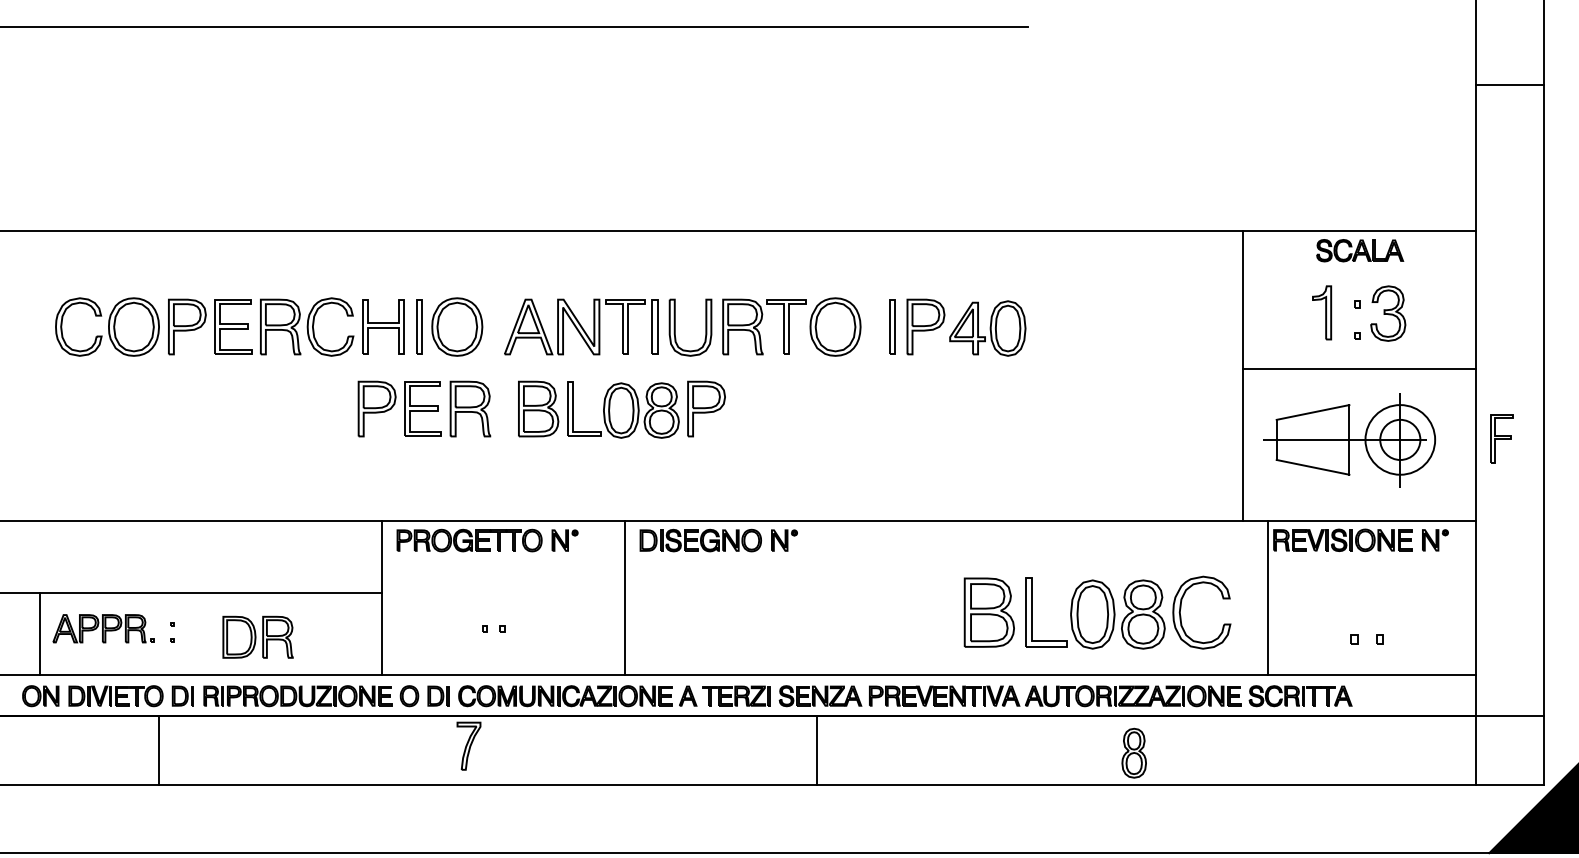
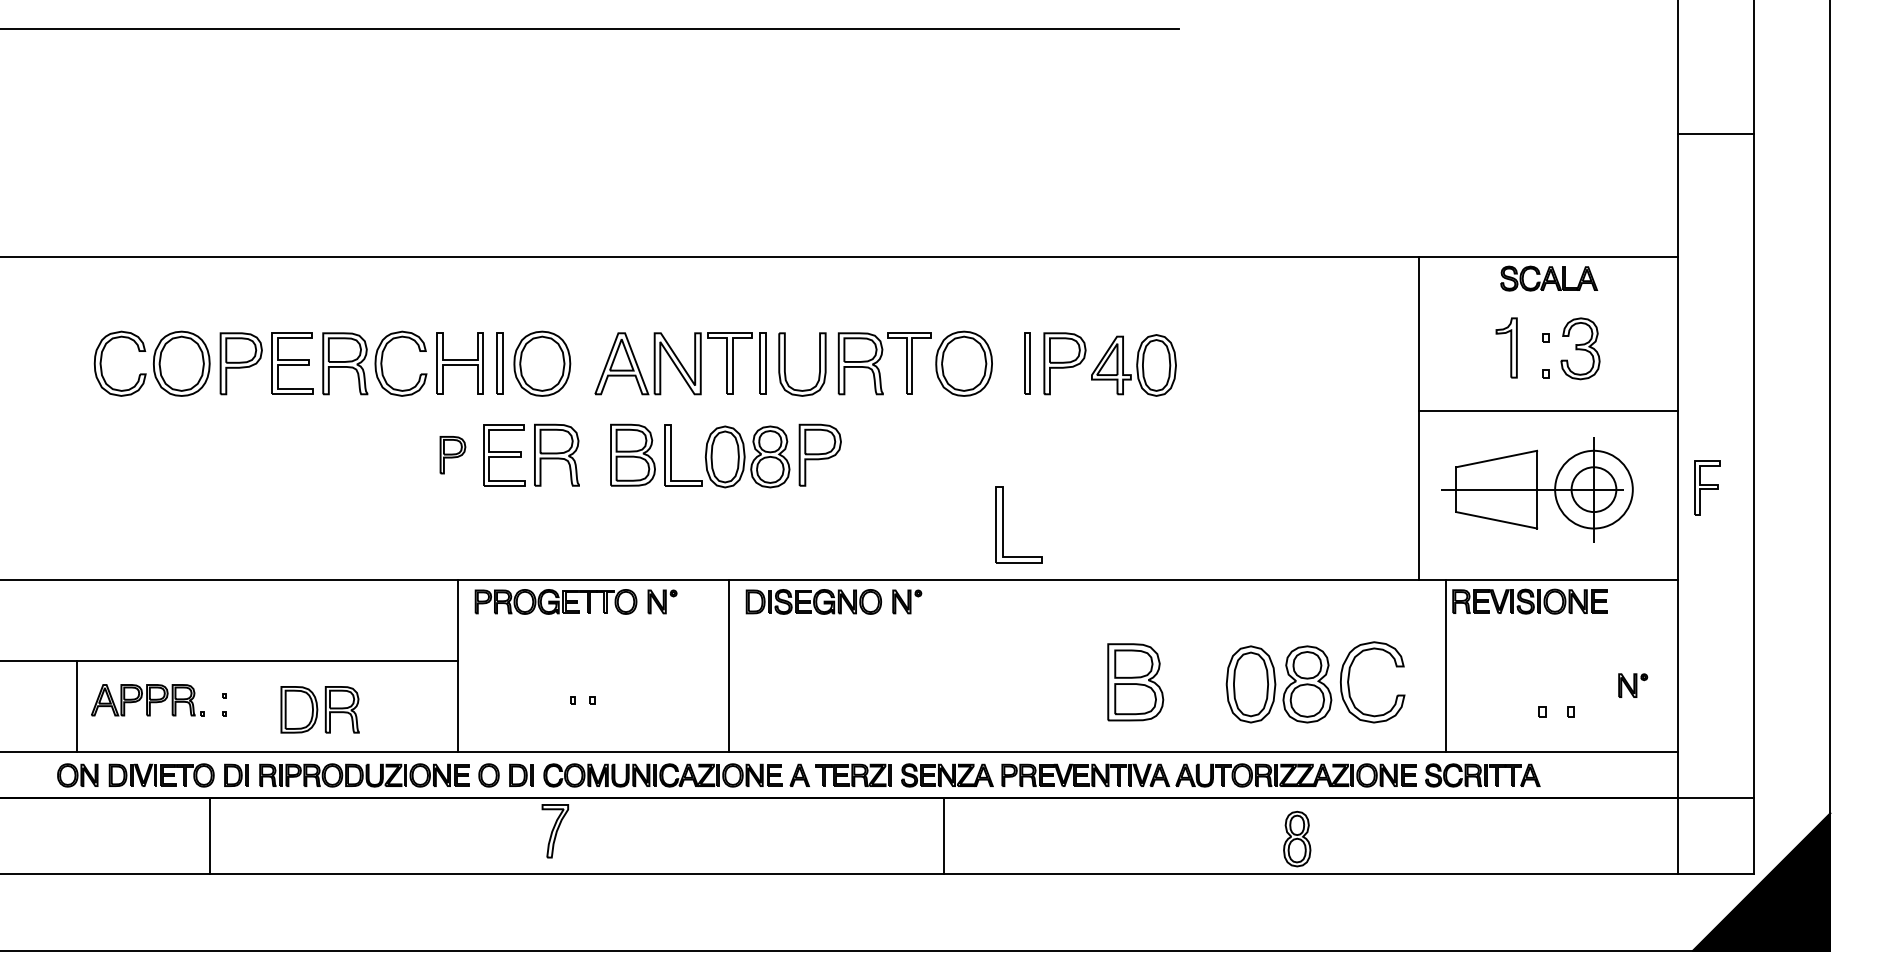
line: (1509, 85) -> (1715, 134), moved
part: (376, 408) -> (452, 454), size x0.6
part: (1435, 540) -> (1633, 685), moved
part: (1032, 611) -> (1003, 524), moved

